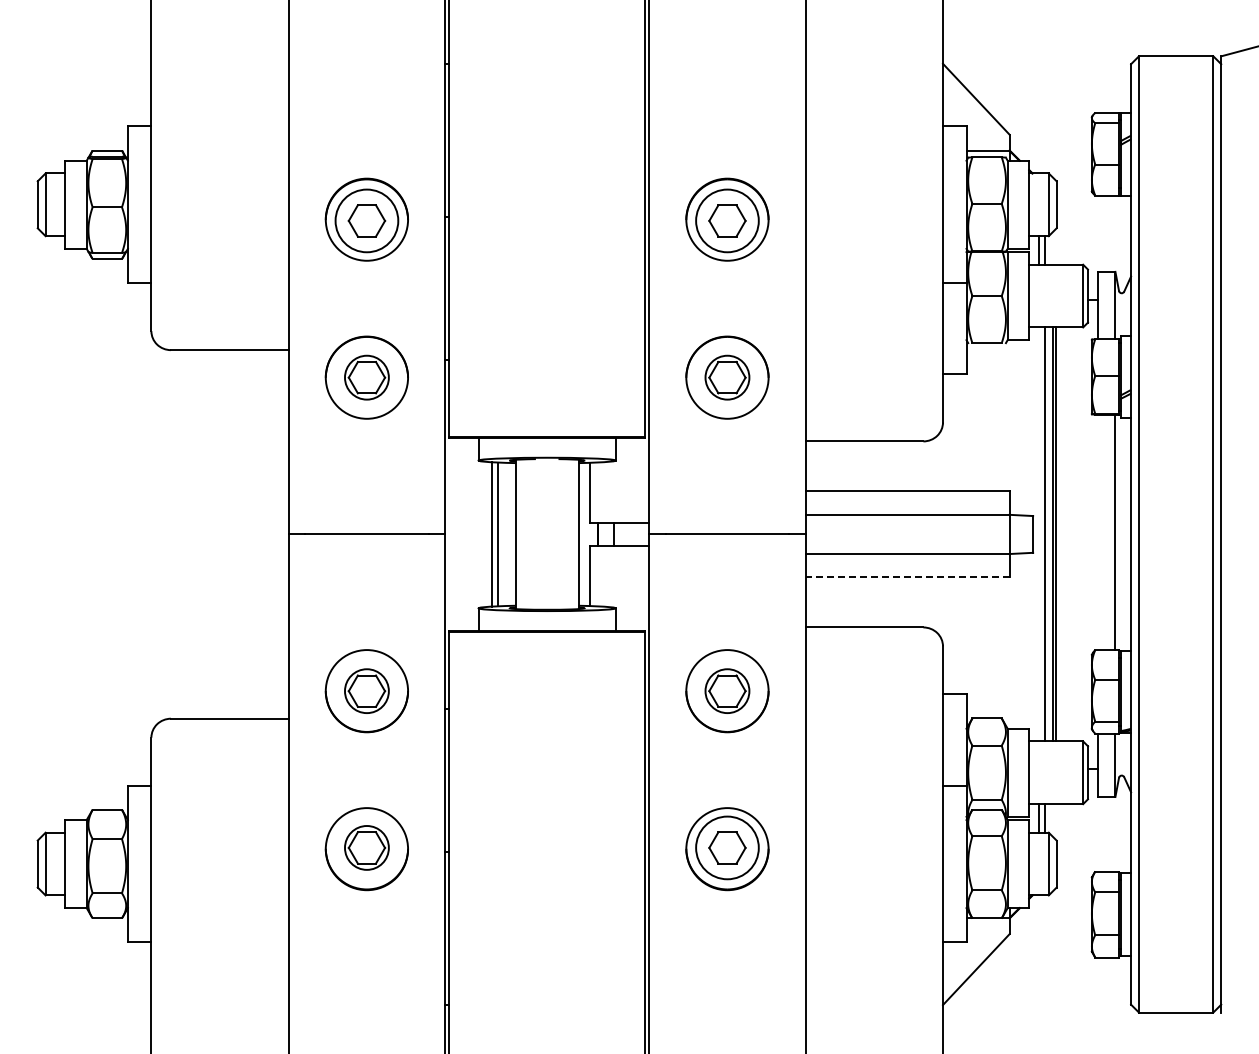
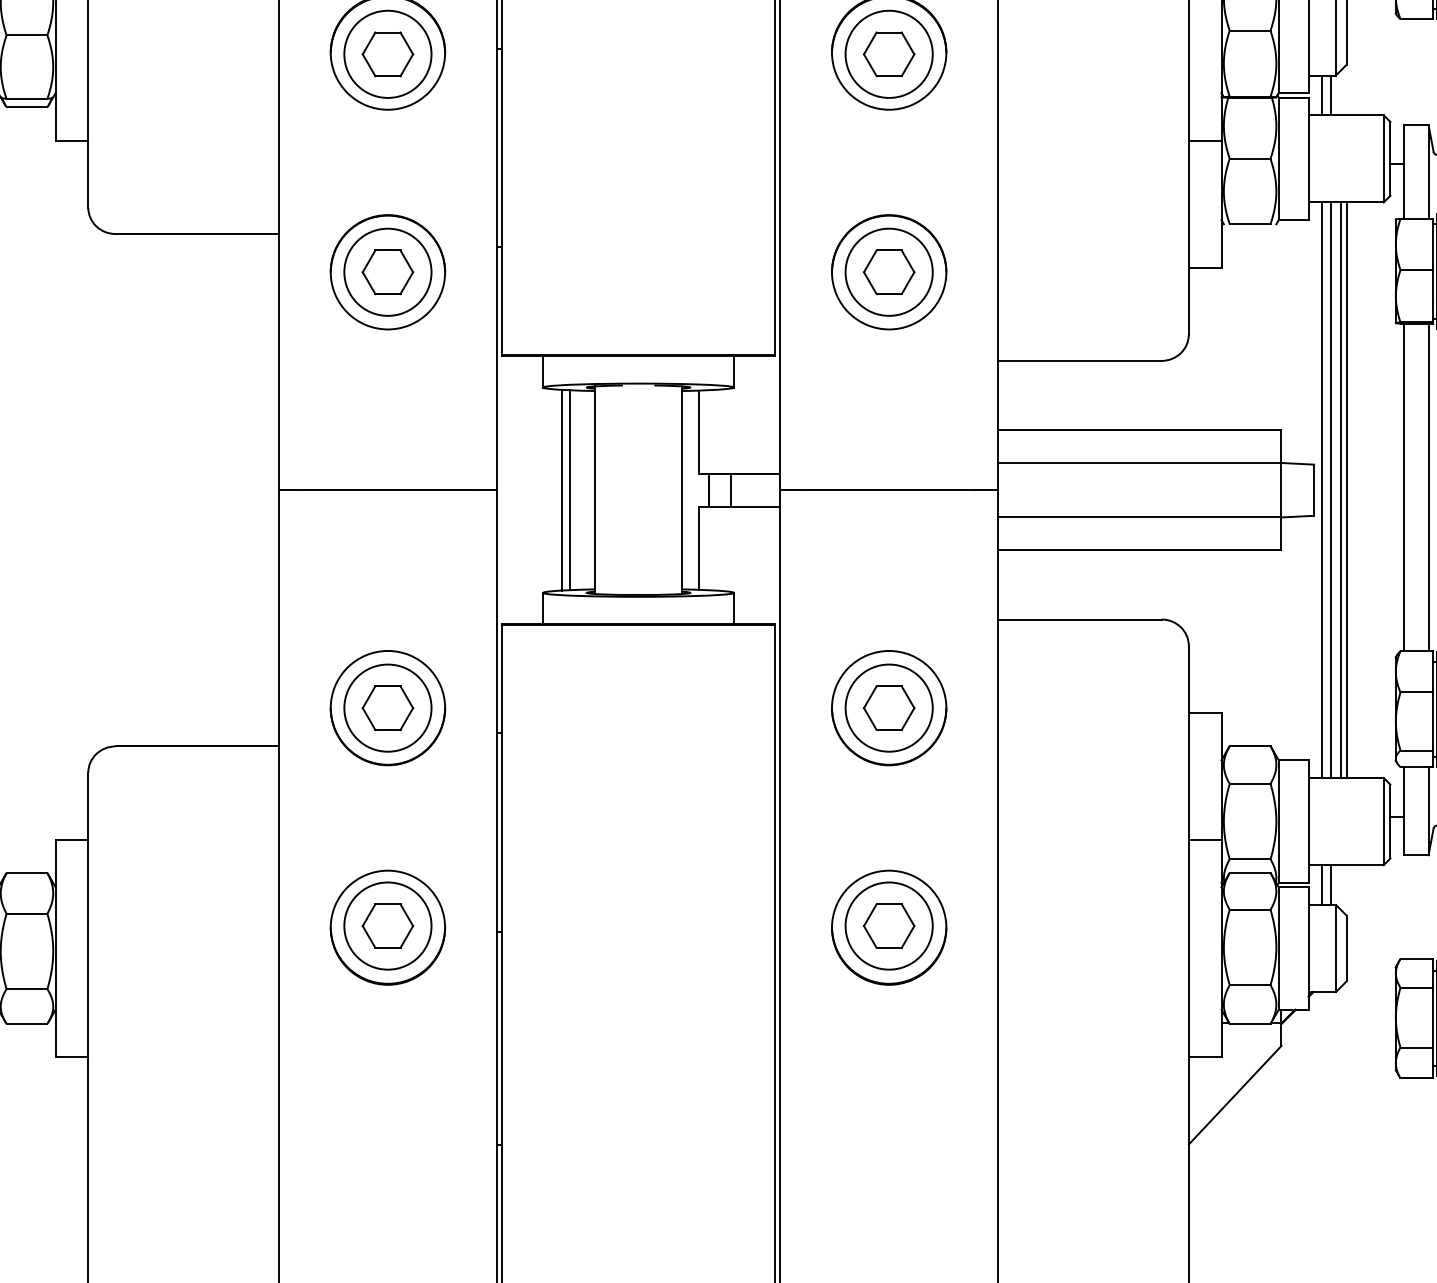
circle: (366, 377) -> (387, 272), size x1.43
circle: (727, 377) -> (889, 272), size x1.43
line: (1097, 532) -> (1403, 487), added
line: (1039, 534) -> (1323, 490), added
line: (907, 577) -> (1139, 550), dashed -> solid
circle: (366, 690) -> (387, 707), size x1.43
circle: (727, 690) -> (889, 707), size x1.43
circle: (366, 847) -> (387, 925), size x1.43

